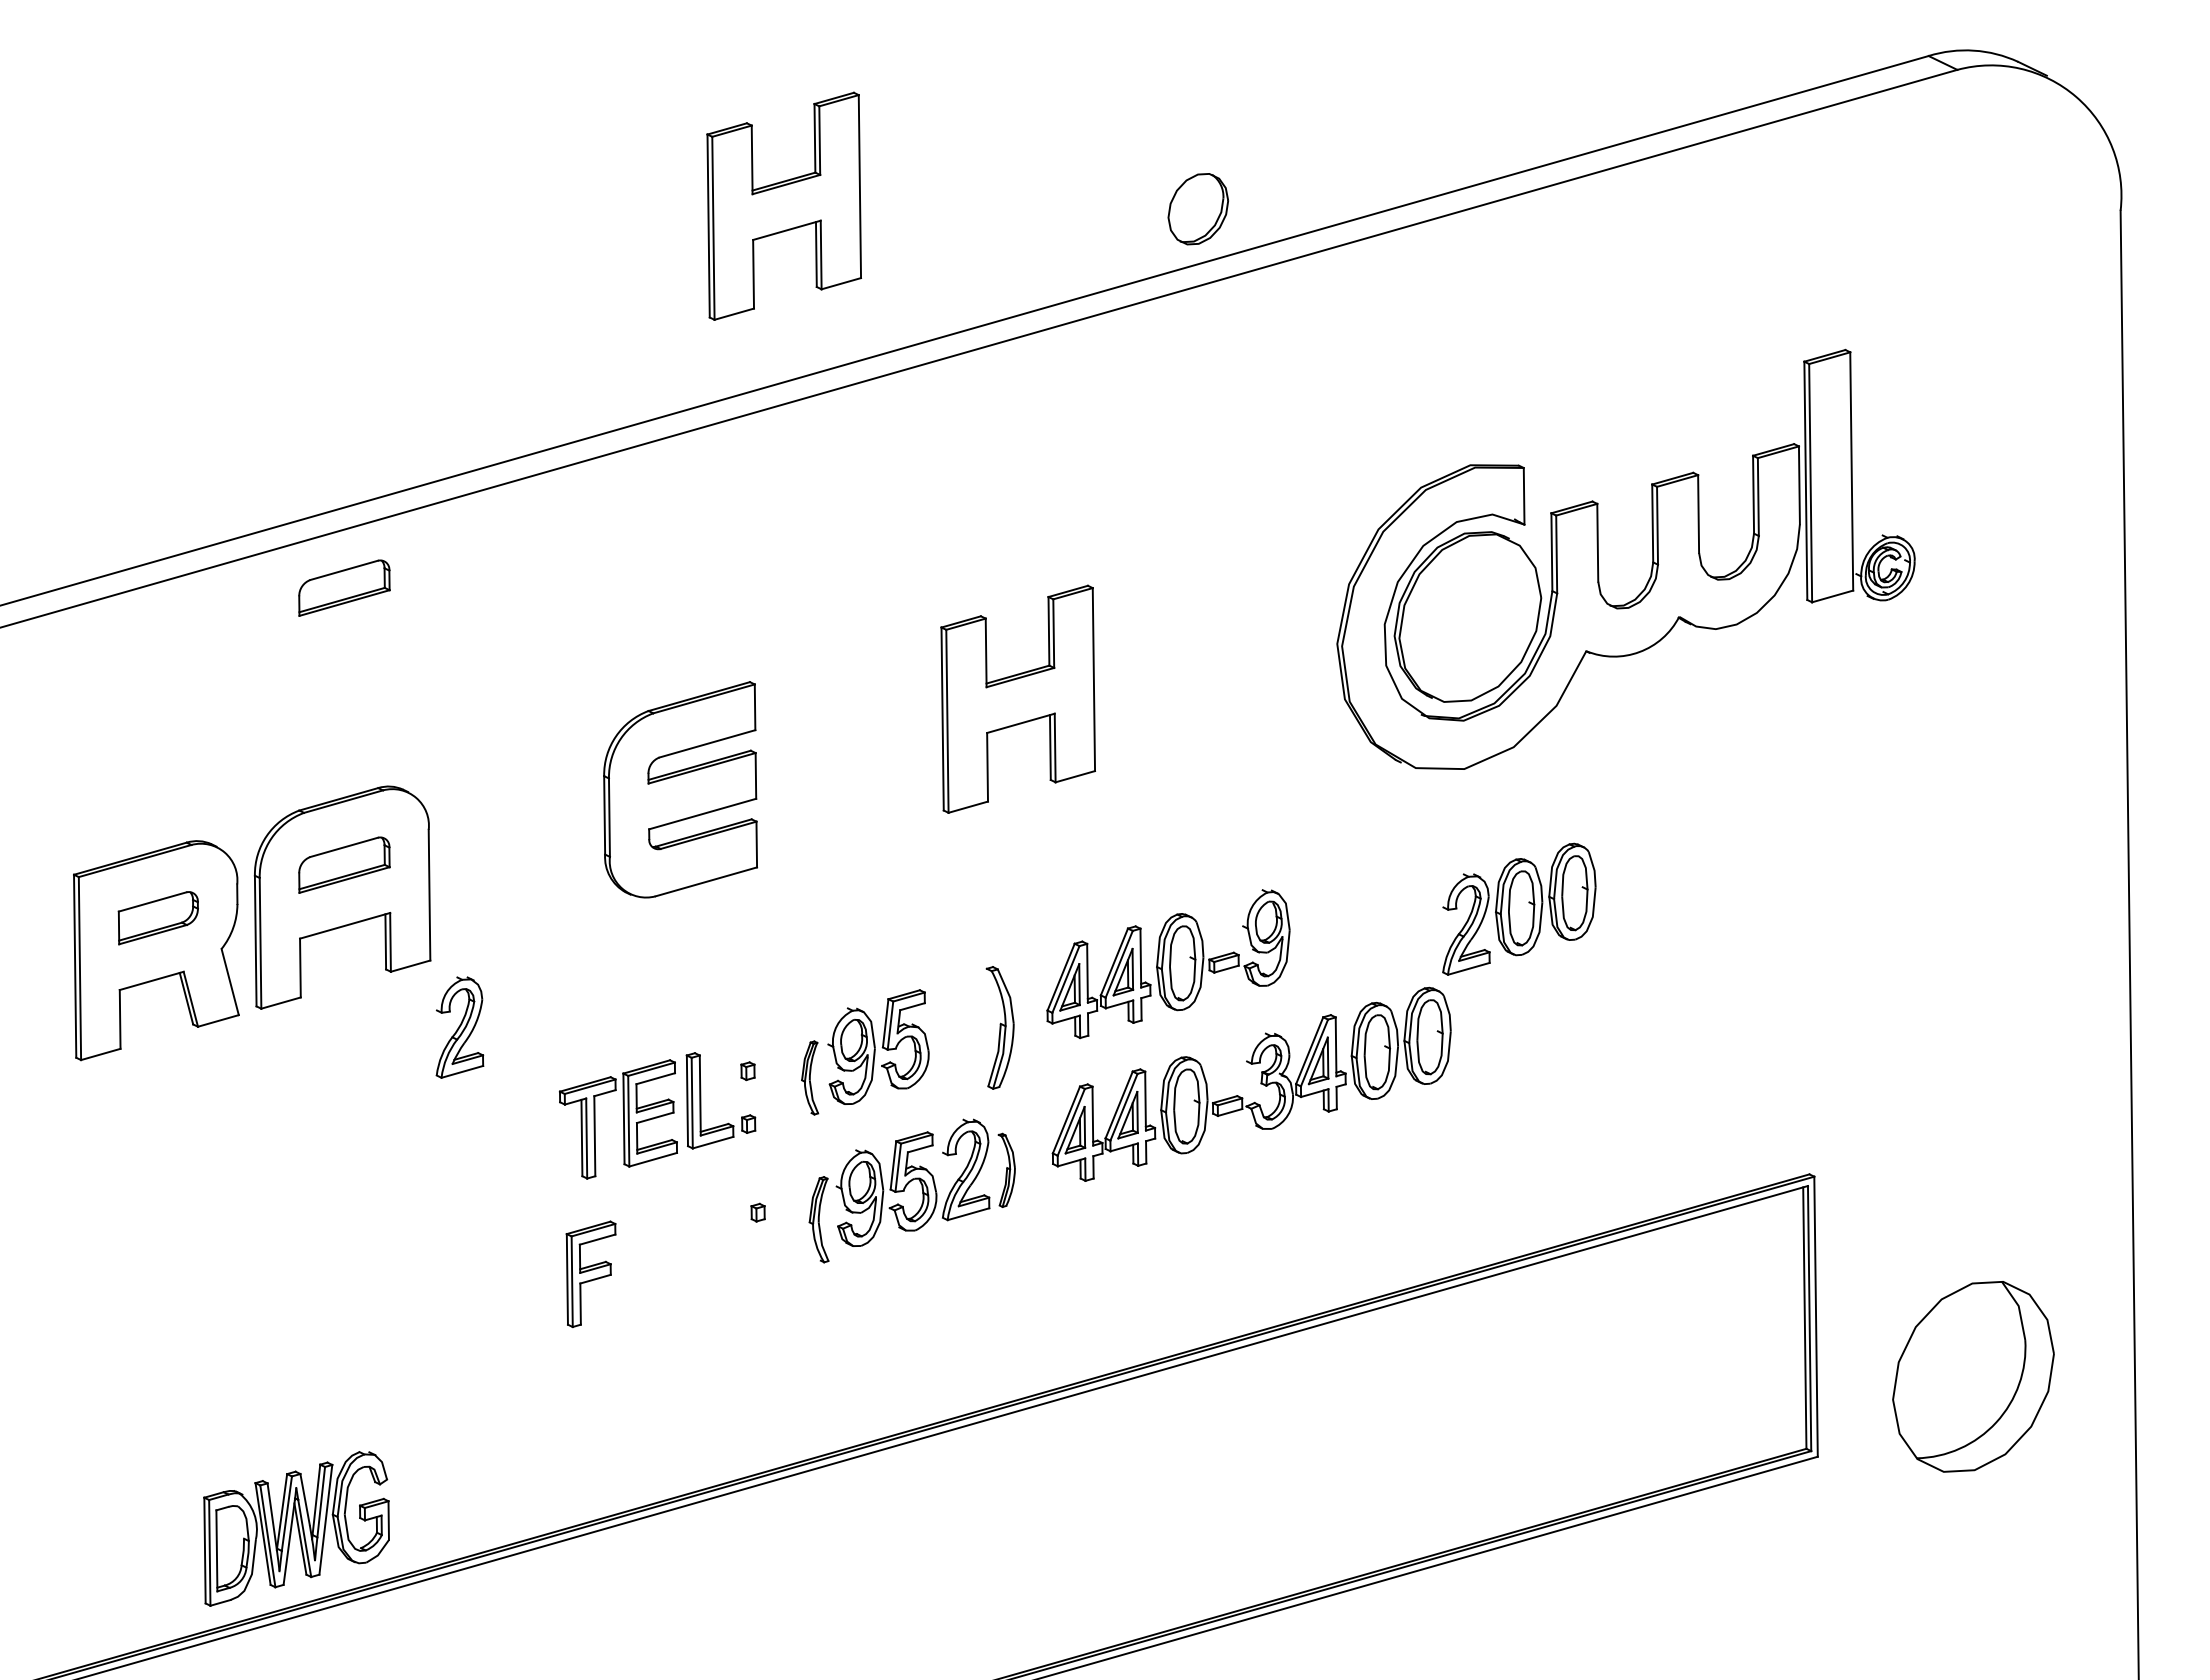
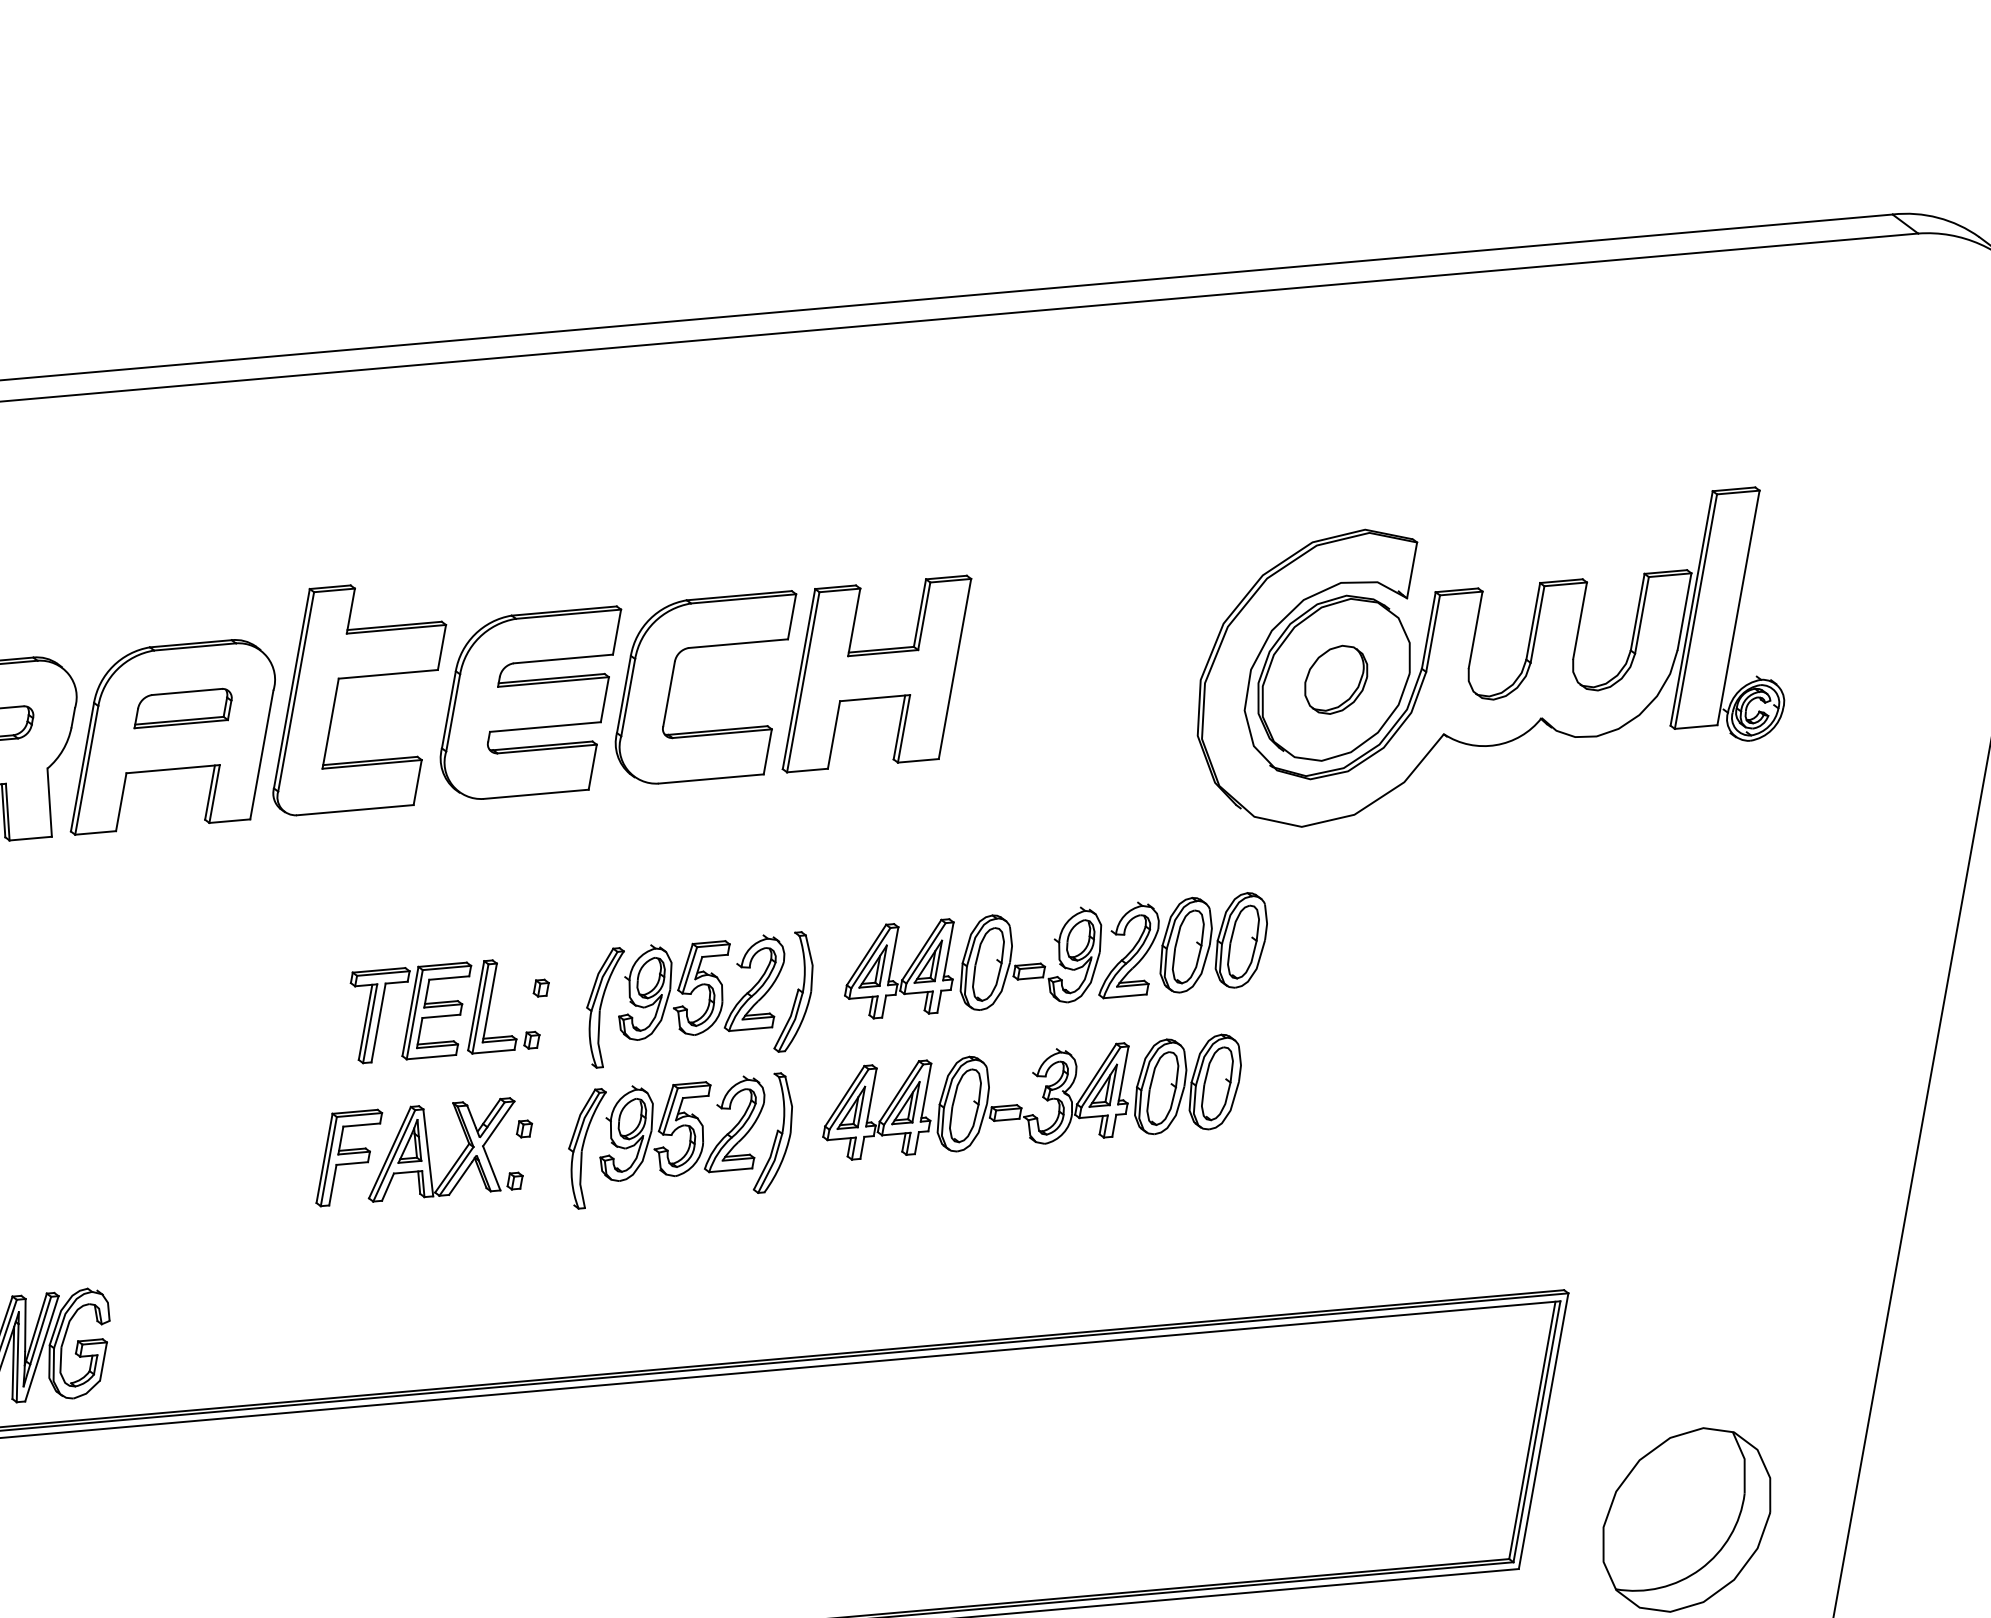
part: (783, 205) -> (739, 144), removed
part: (1197, 209) -> (1335, 680), moved
part: (344, 587) -> (236, 436), removed
part: (818, 741) -> (672, 677), added
part: (491, 829) -> (335, 702), added
part: (1519, 908) -> (1186, 946), moved
part: (459, 1027) -> (756, 985), moved
part: (809, 1077) -> (600, 1005), size x1.67
part: (1006, 1170) -> (776, 1134), size x1.67
part: (818, 1219) -> (582, 1147), size x1.43
part: (699, 1251) -> (459, 1155), added

